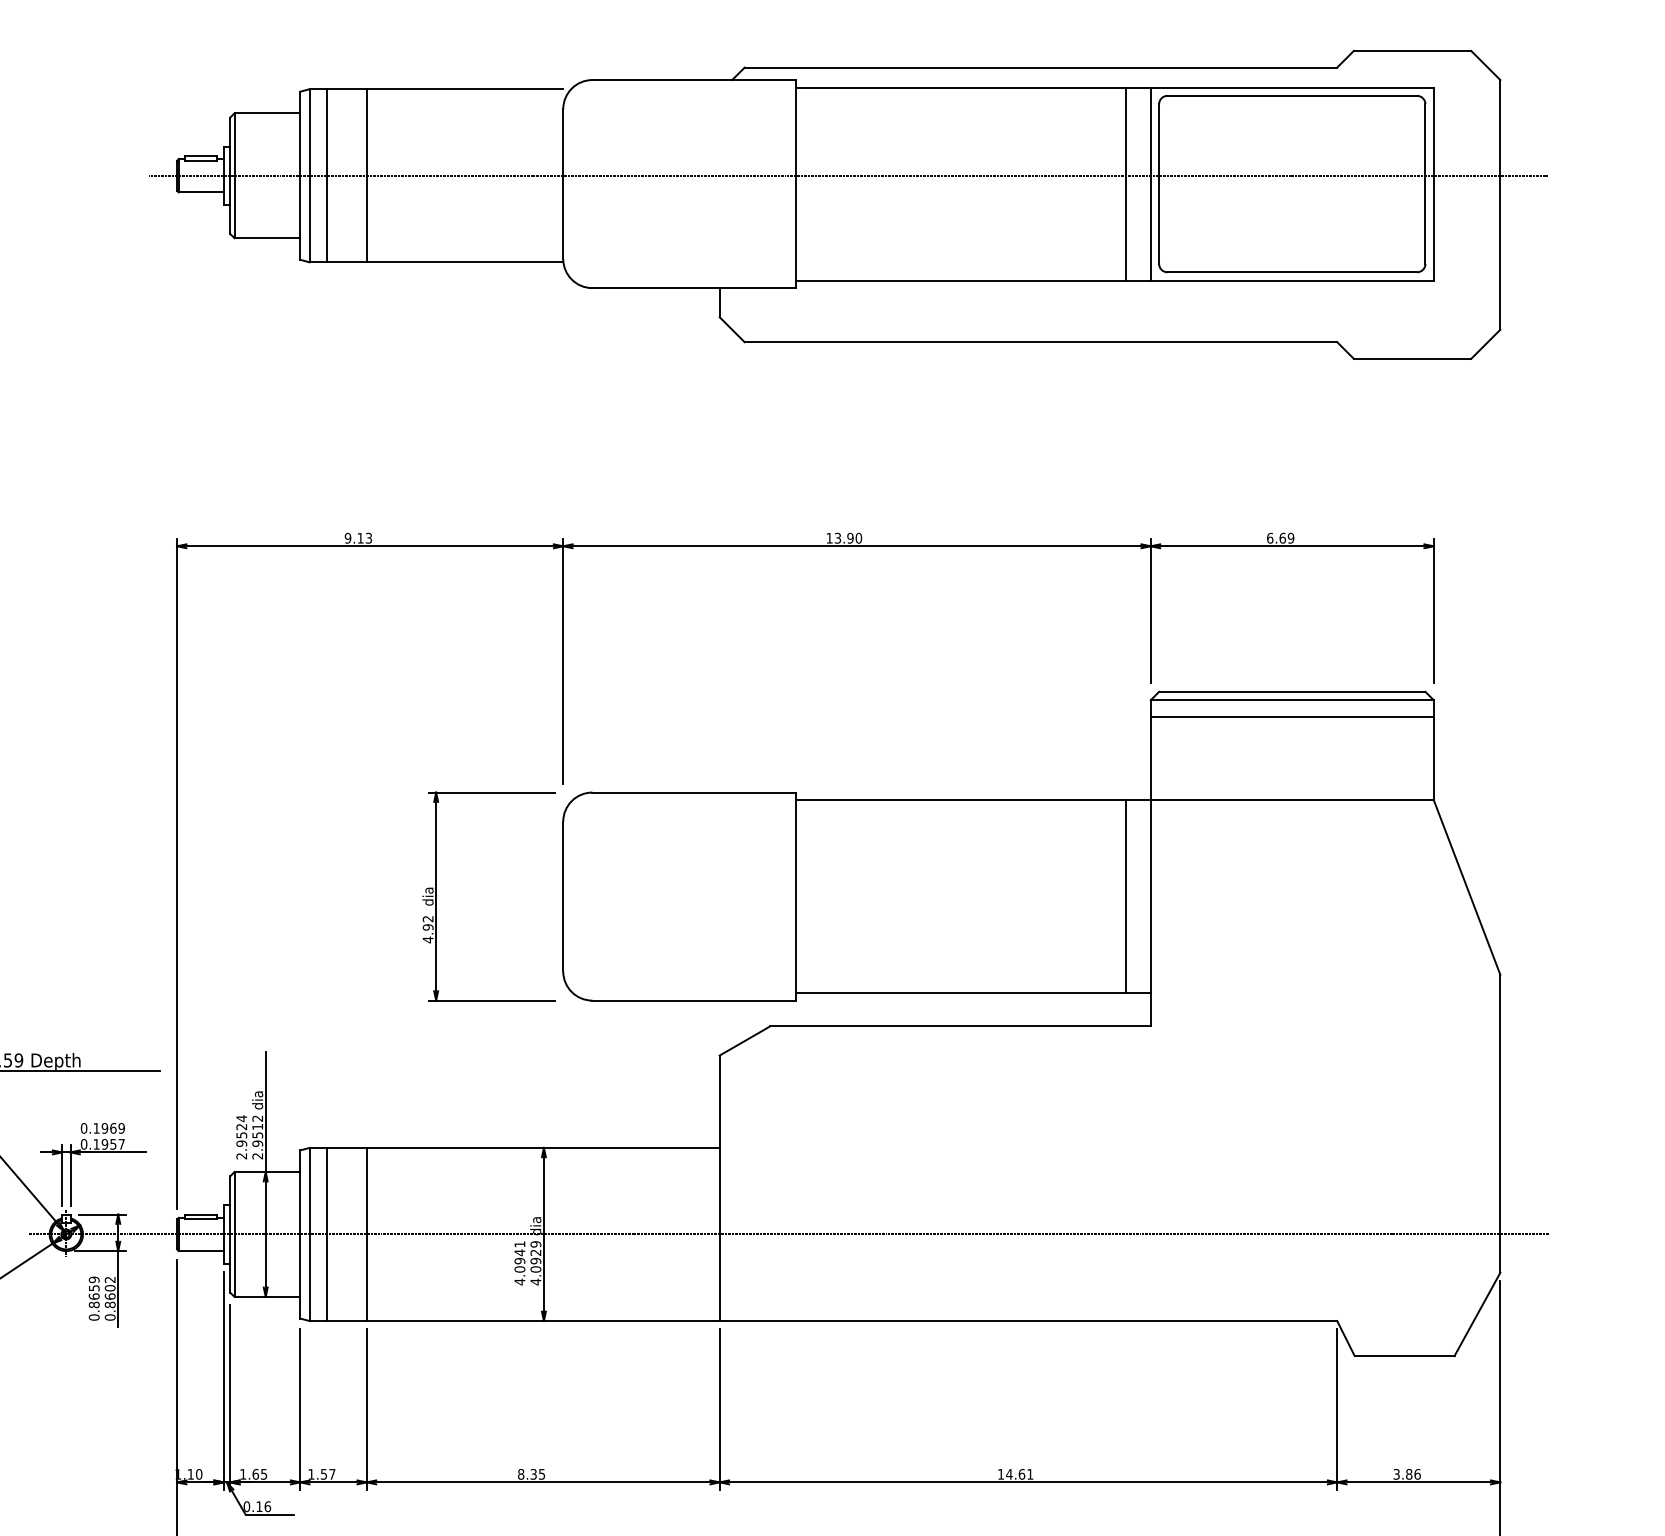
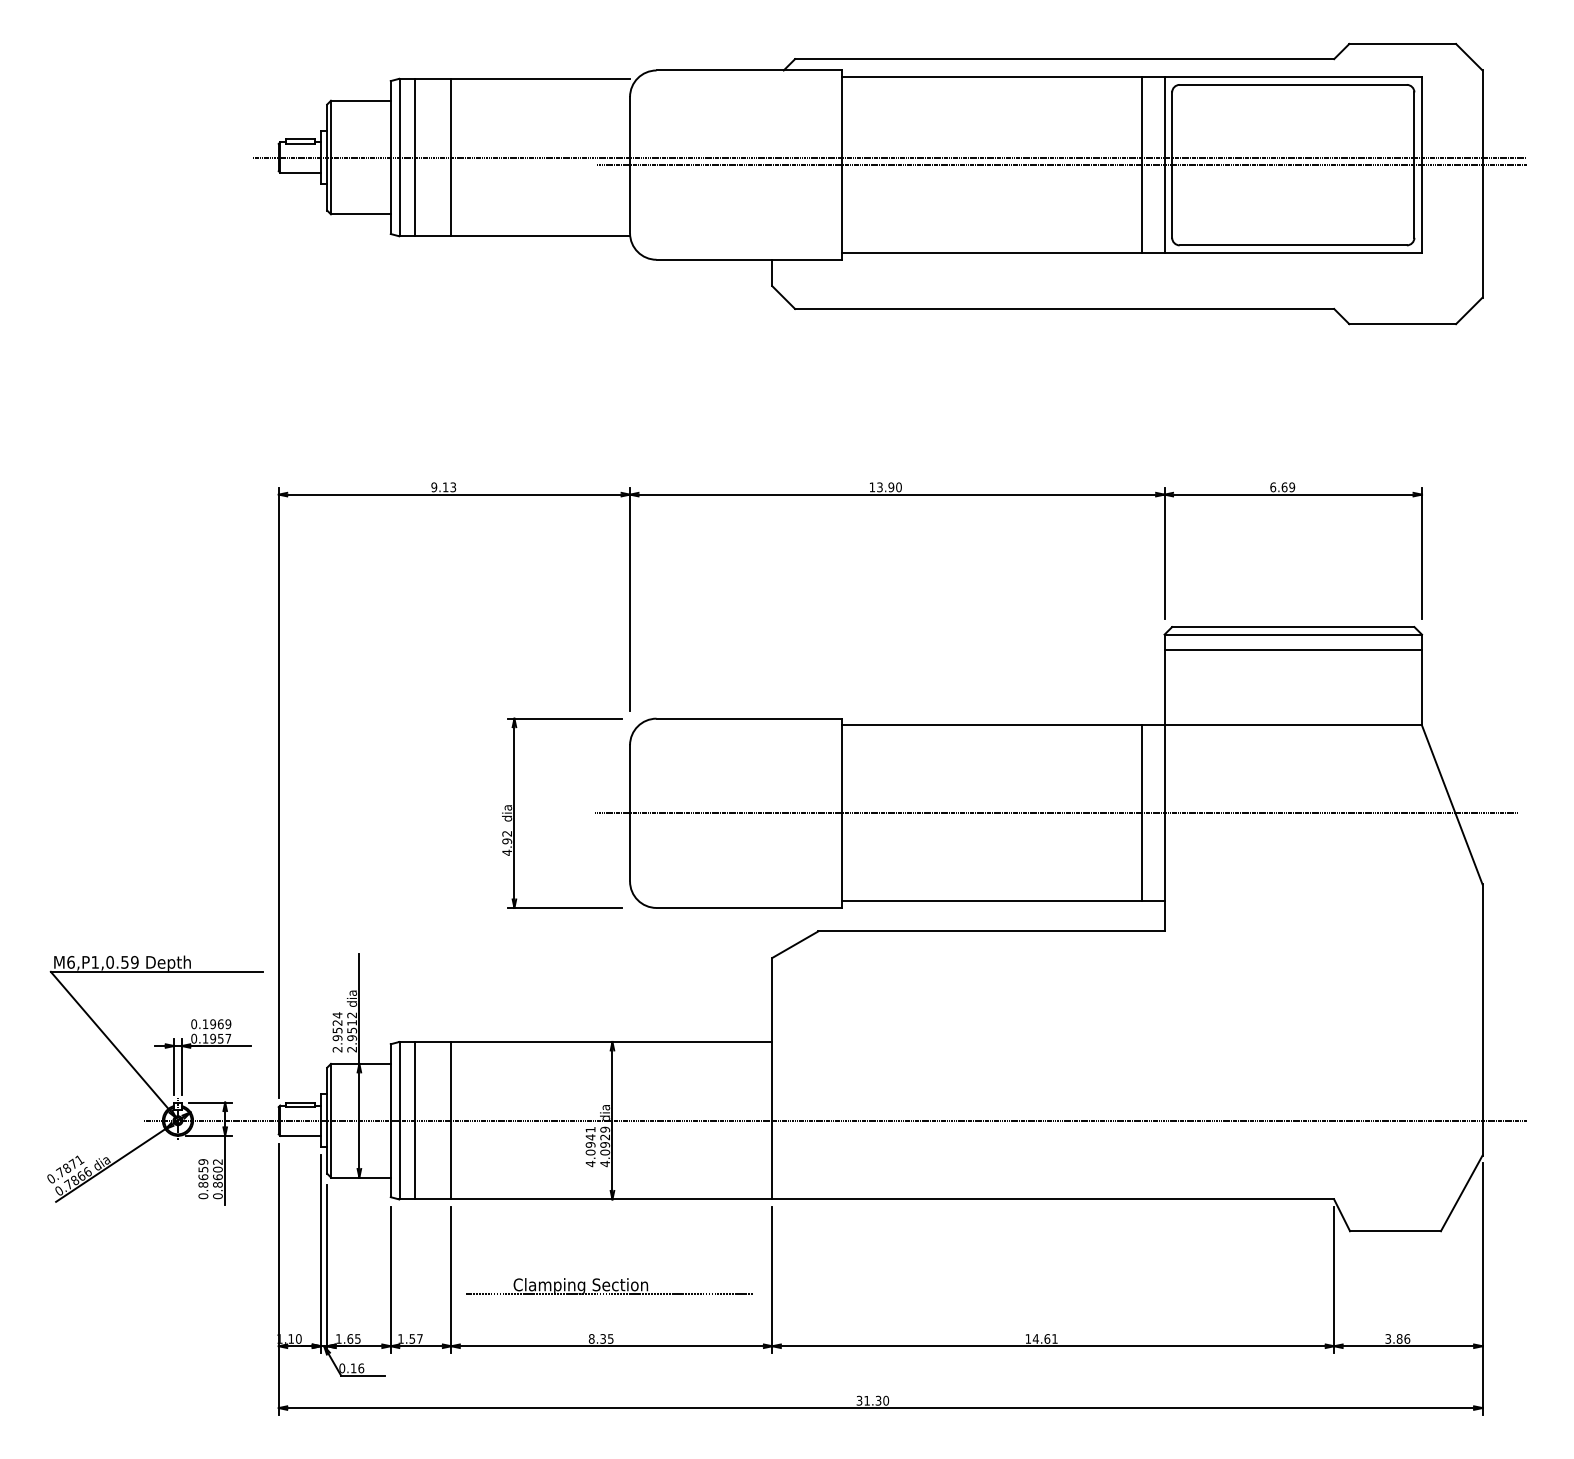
line: (1037, 184) -> (1061, 165), added
line: (1032, 896) -> (1056, 813), added
part: (540, 1416) -> (609, 1286), added

